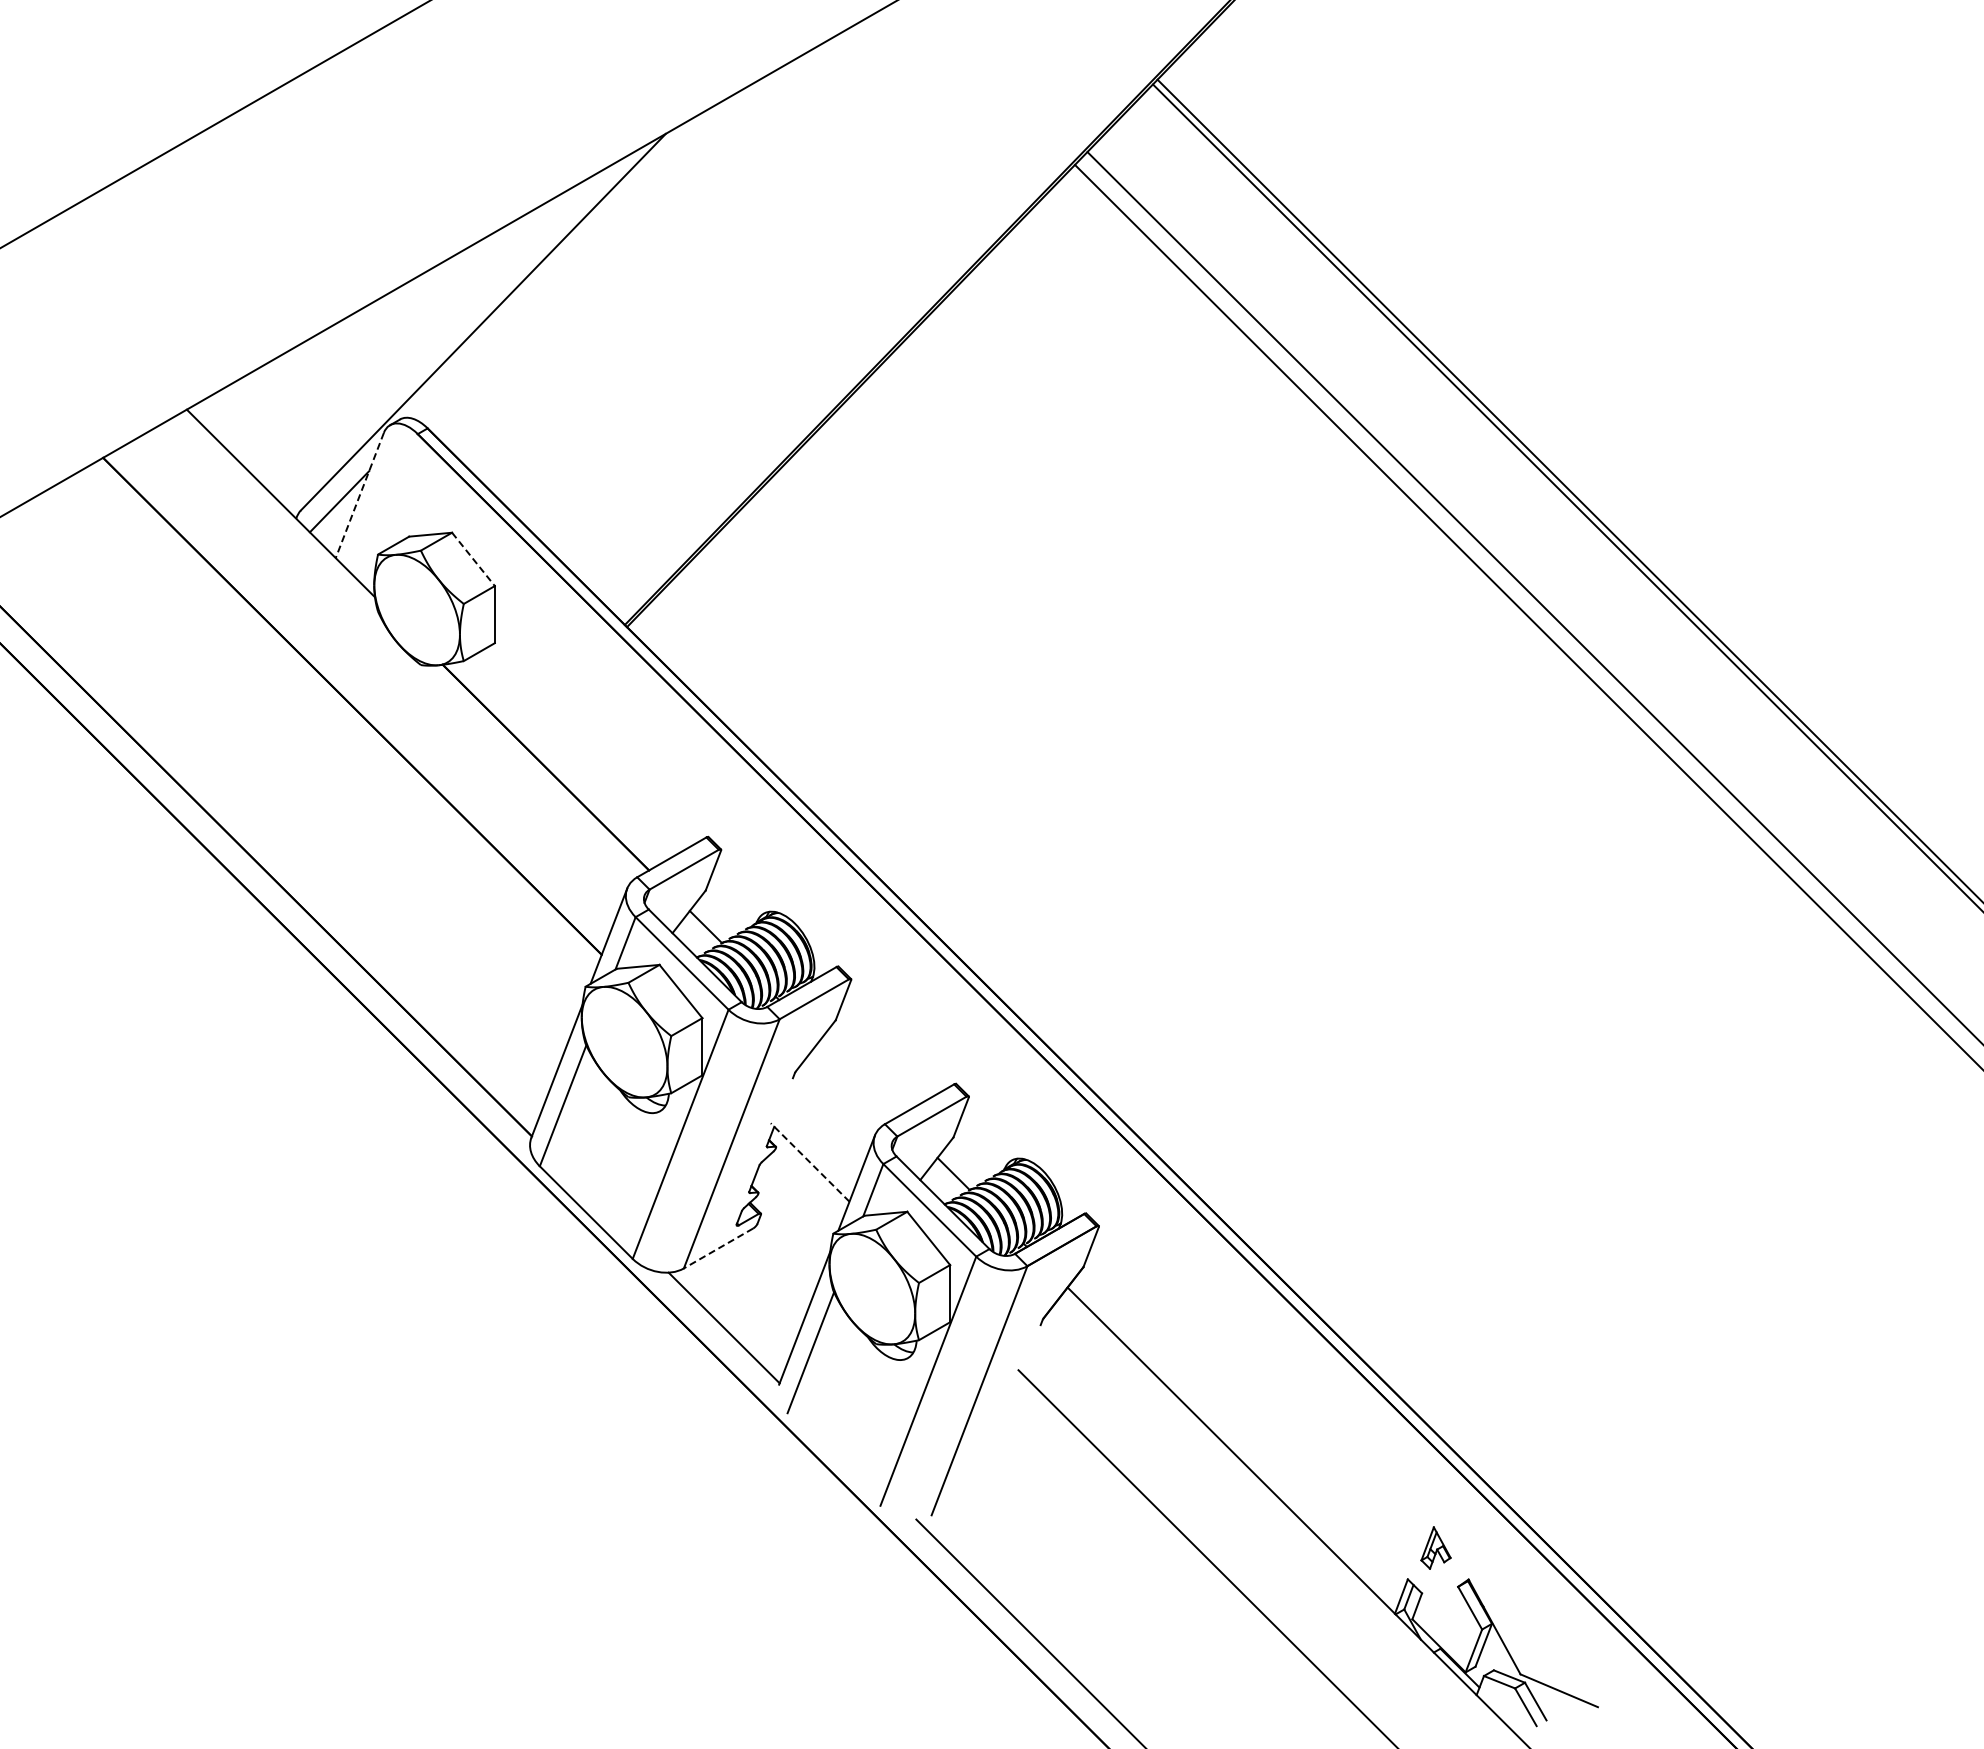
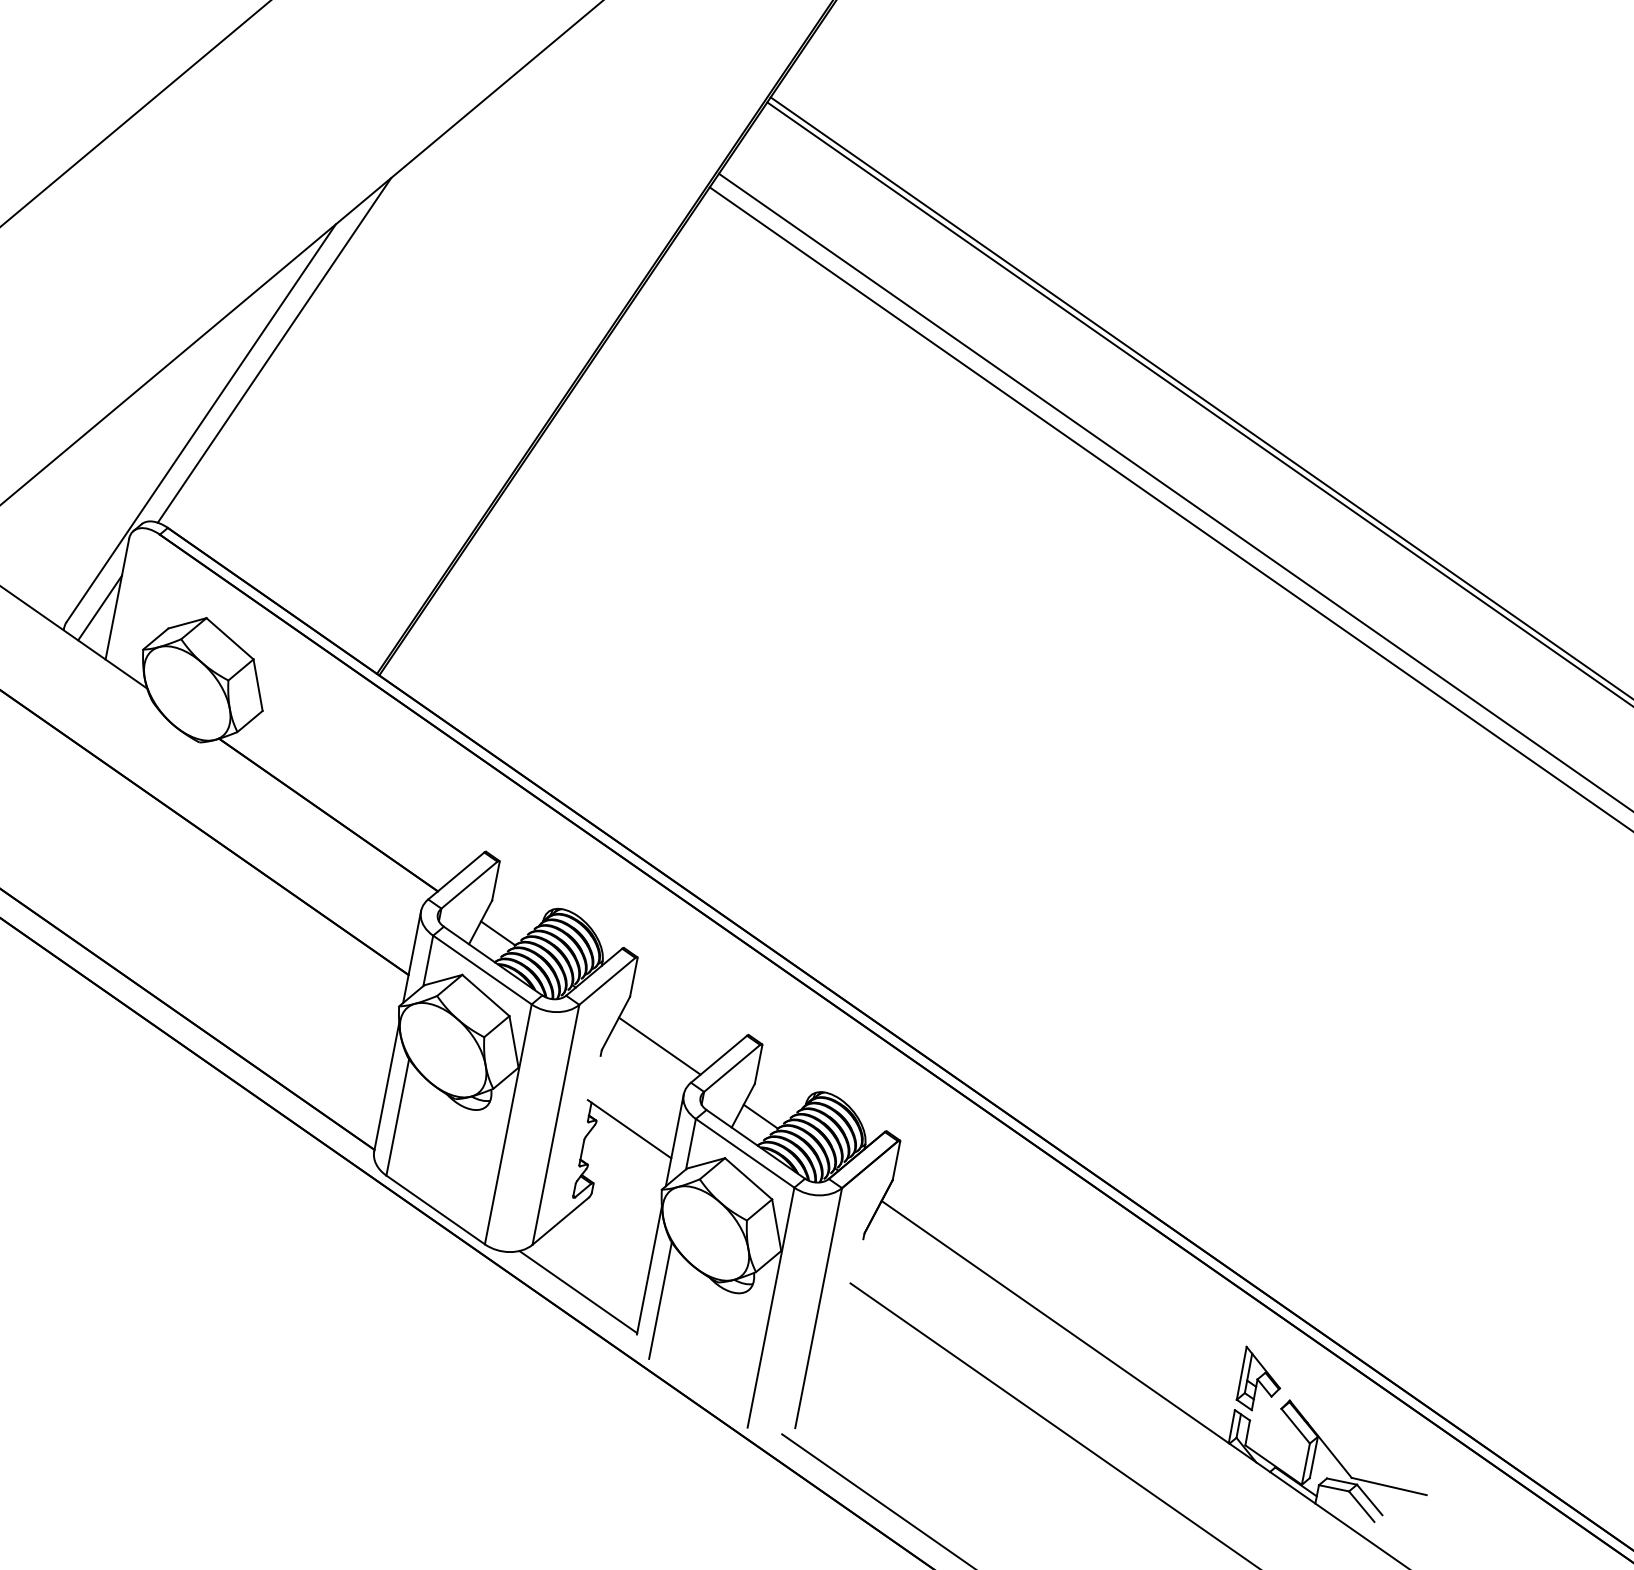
line: (575, 257) -> (274, 350), added
line: (359, 495) -> (117, 599), dashed -> solid
line: (473, 559) -> (230, 638), dashed -> solid
line: (857, 1078) -> (658, 1045), added
line: (810, 1162) -> (629, 1129), dashed -> solid
line: (718, 1248) -> (560, 1221), dashed -> solid
part: (1435, 1547) -> (1254, 1376), size x1.67

